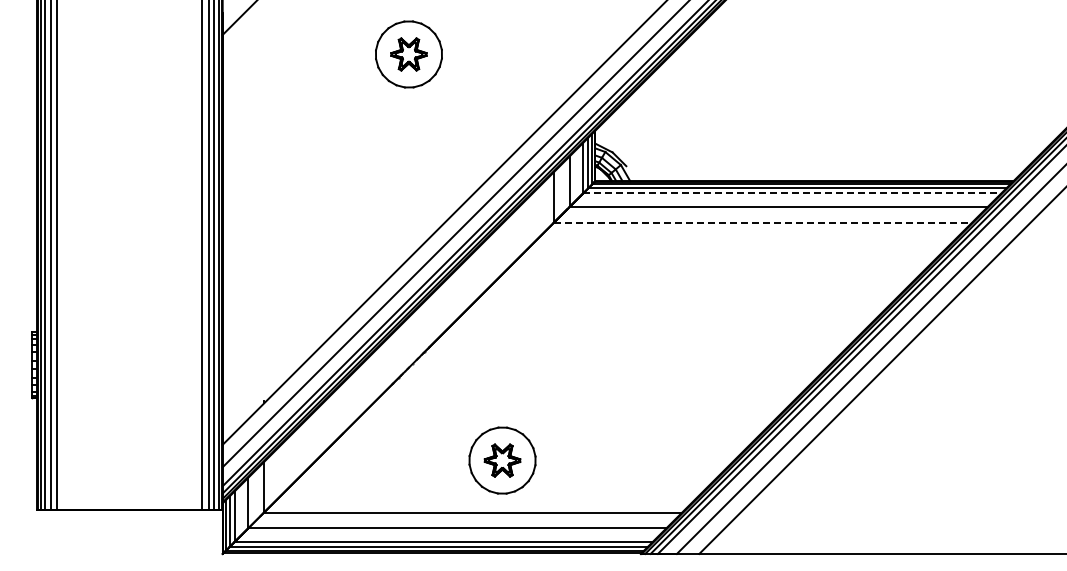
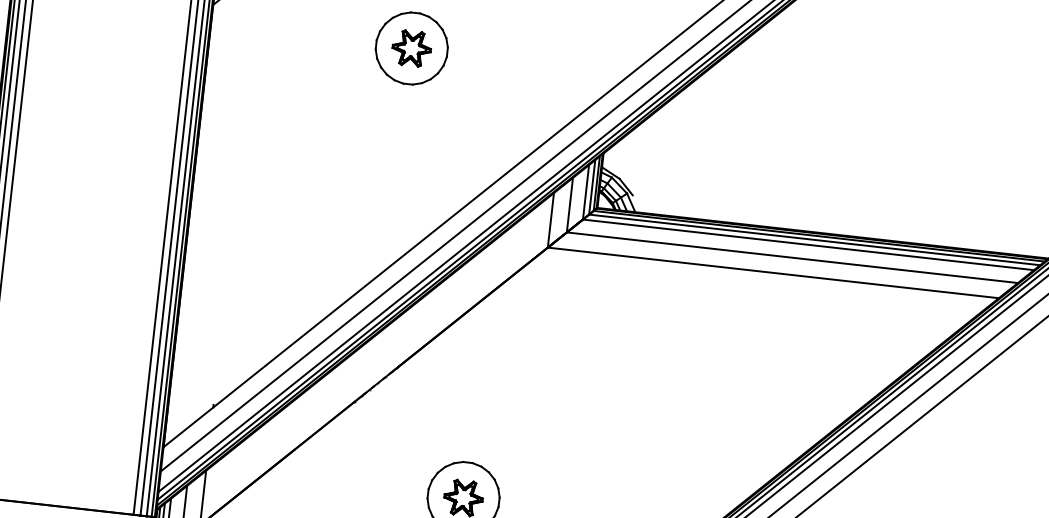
line: (792, 193) -> (808, 244), dashed -> solid
line: (763, 222) -> (773, 272), dashed -> solid

